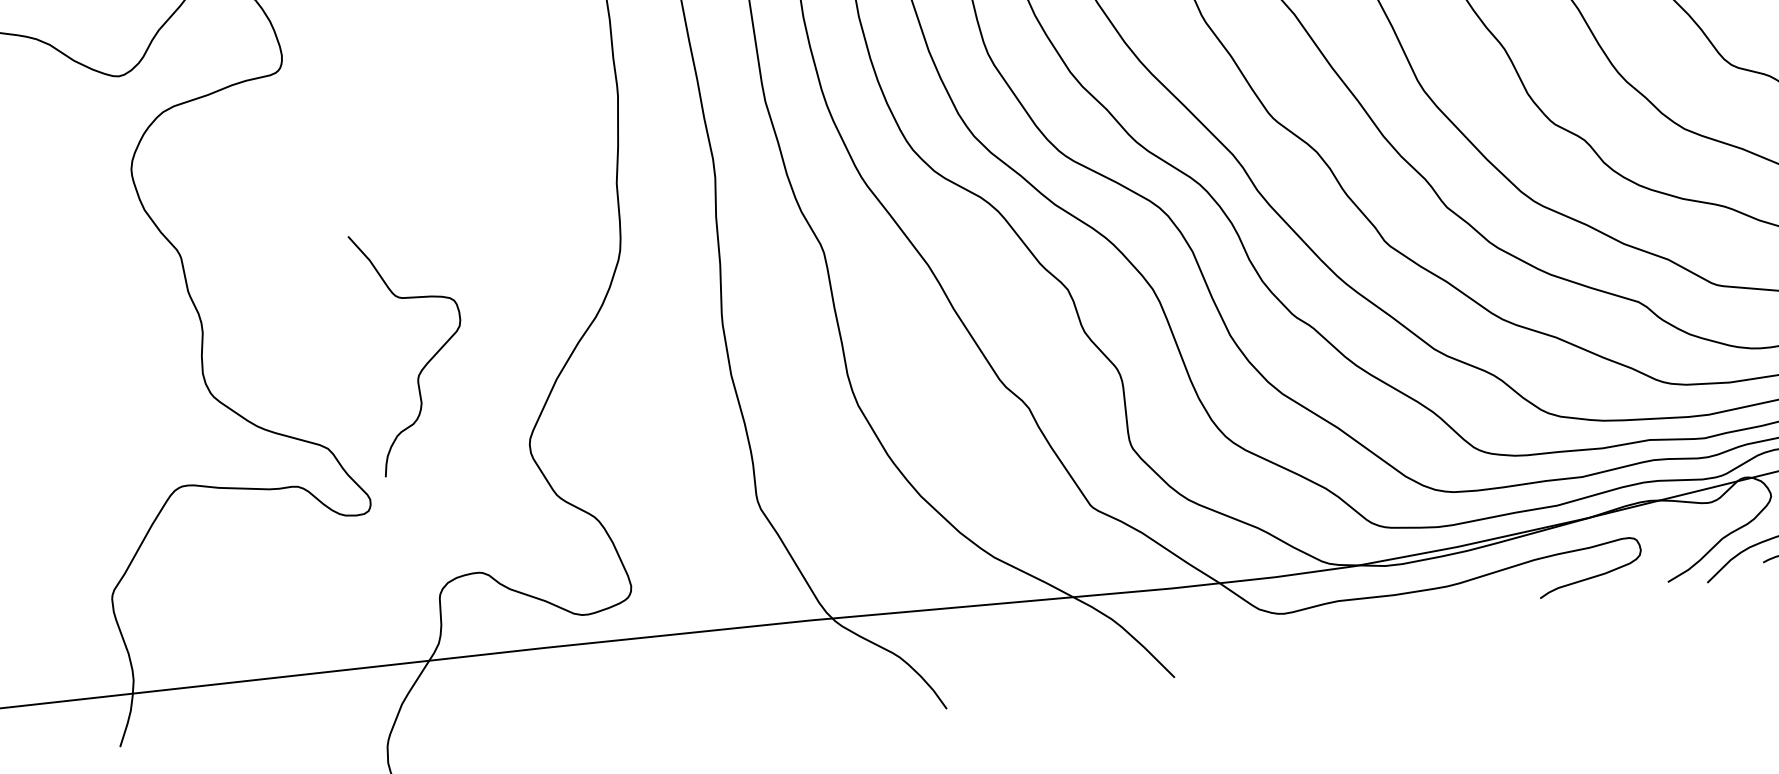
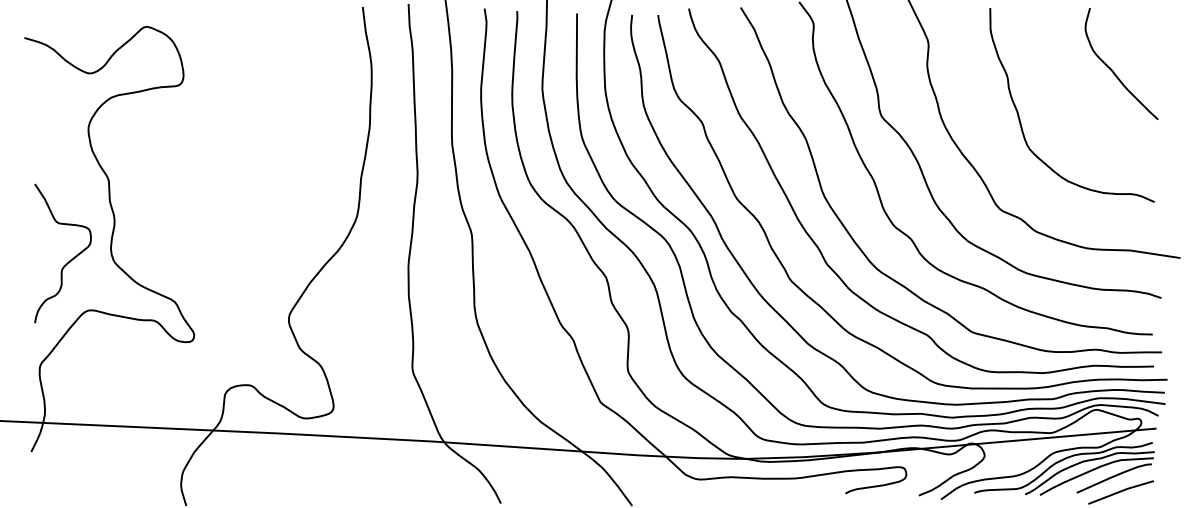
curve: (428, 359) -> (69, 260), moved

